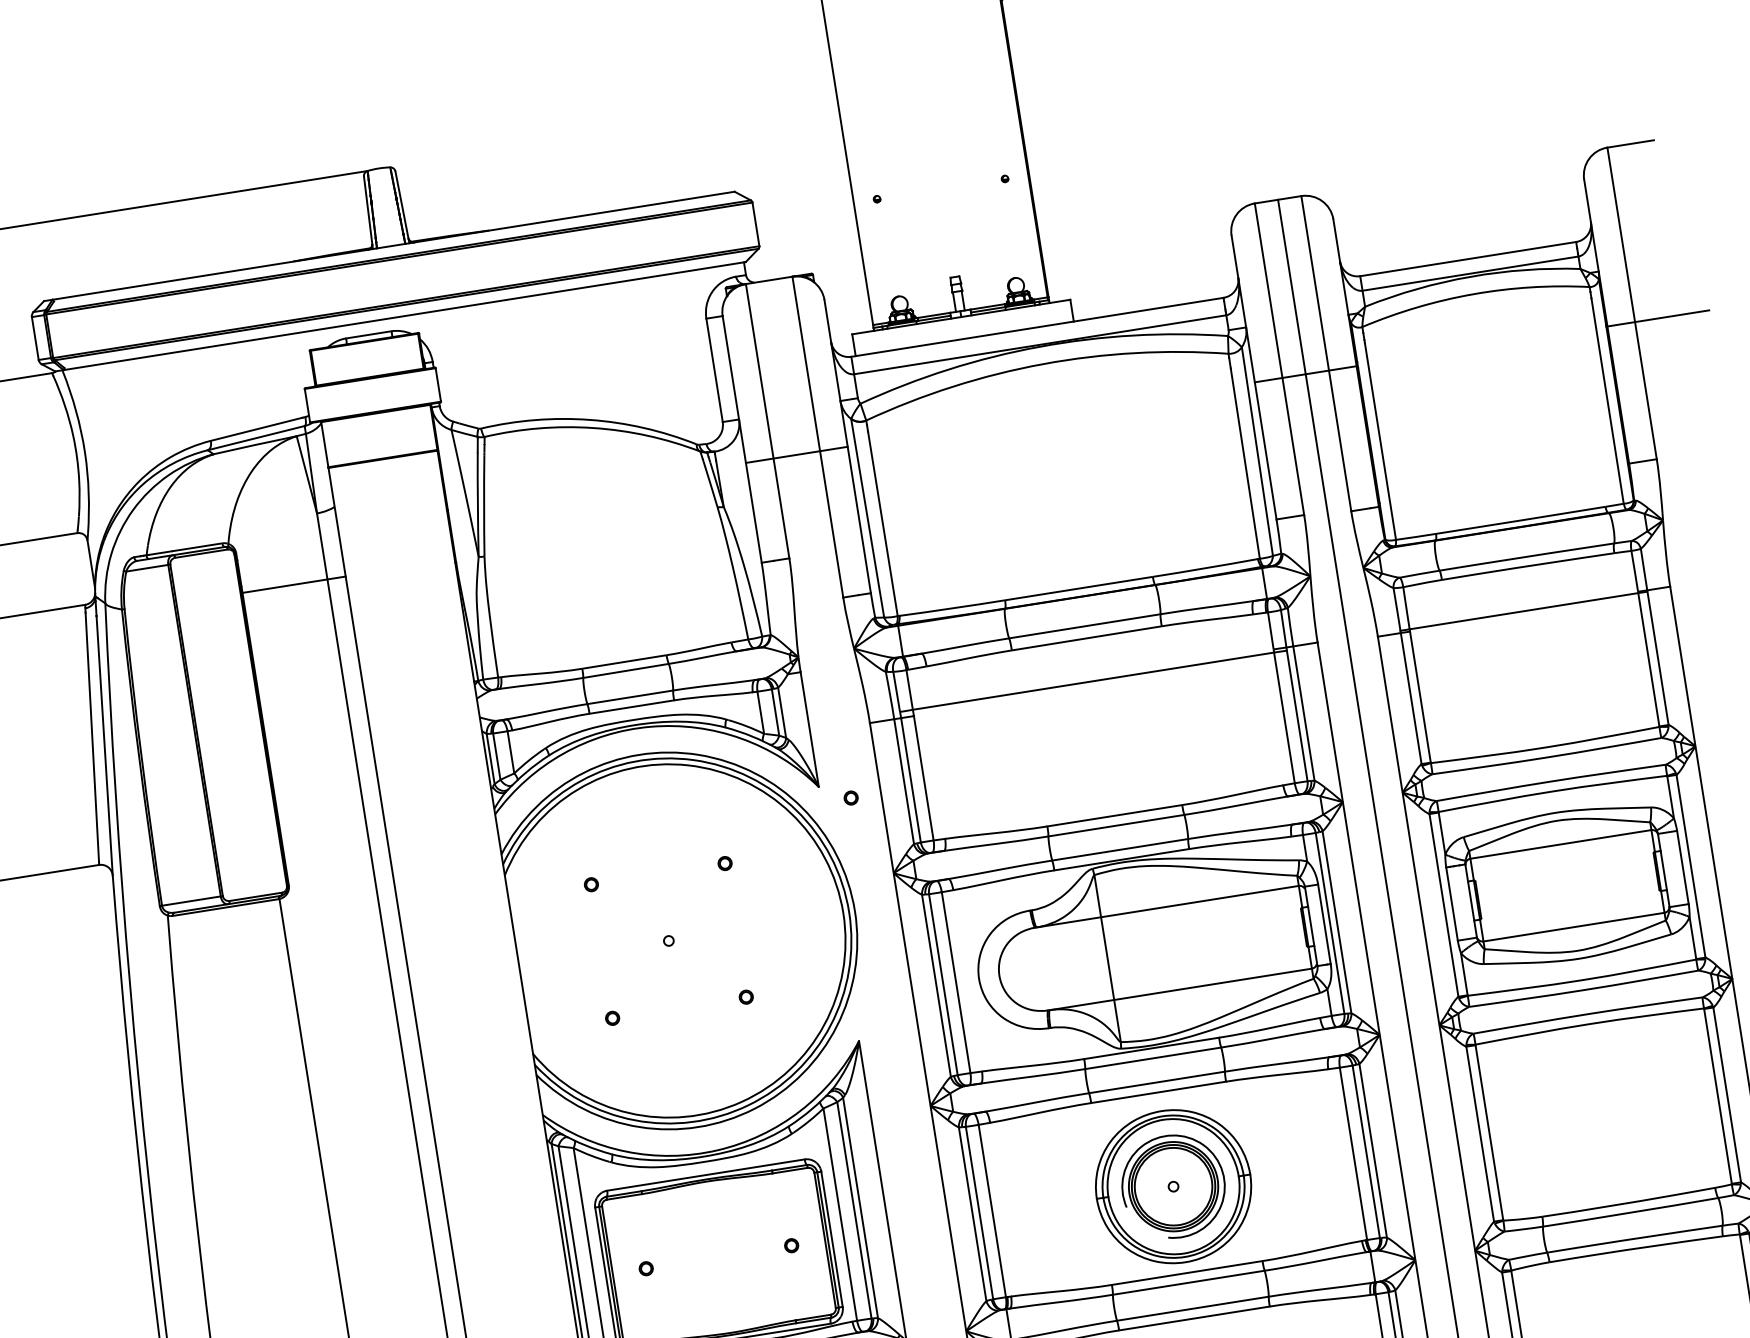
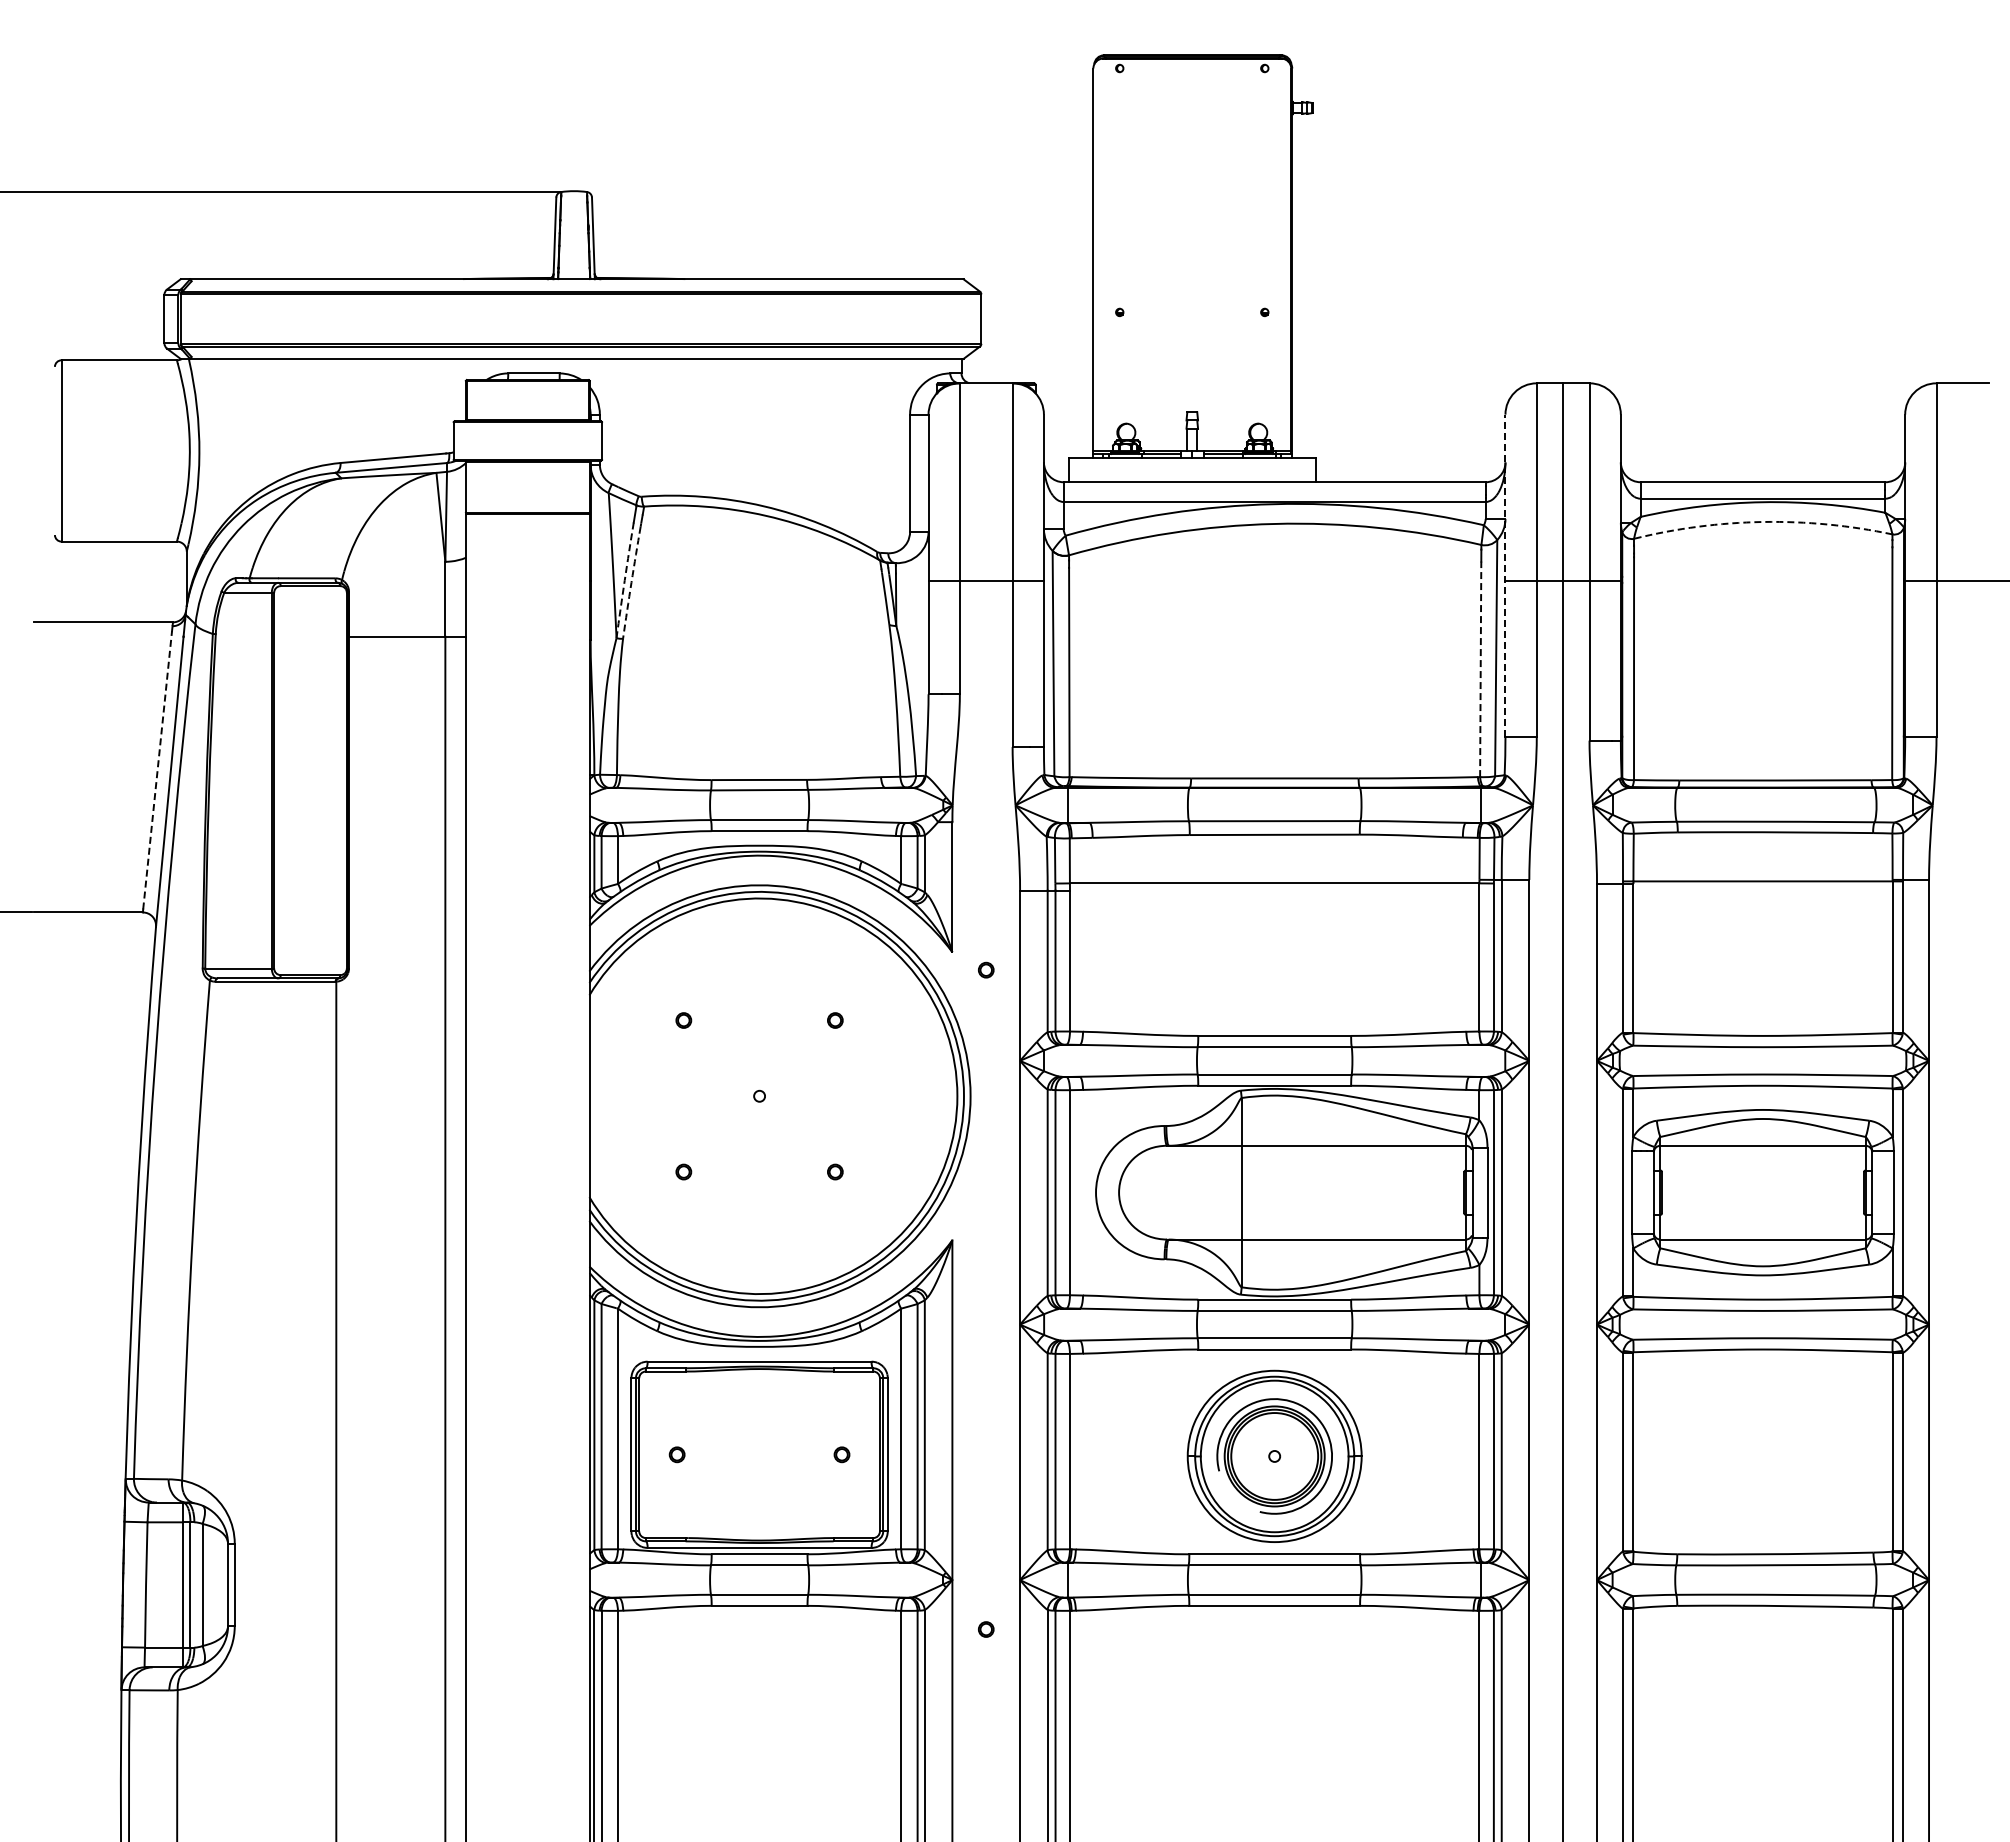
arc: (1474, 293) -> (1763, 521), solid -> dashed
line: (1254, 377) -> (1505, 575), solid -> dashed
line: (1245, 463) -> (1480, 669), solid -> dashed
arc: (477, 504) -> (624, 580), solid -> dashed
arc: (484, 505) -> (631, 582), solid -> dashed
line: (92, 737) -> (157, 770), solid -> dashed

